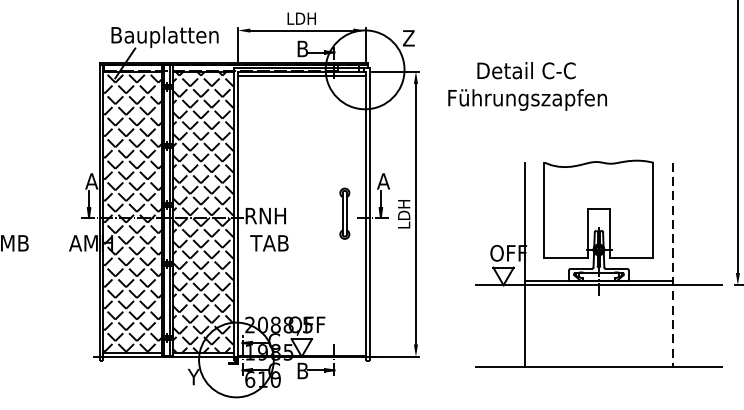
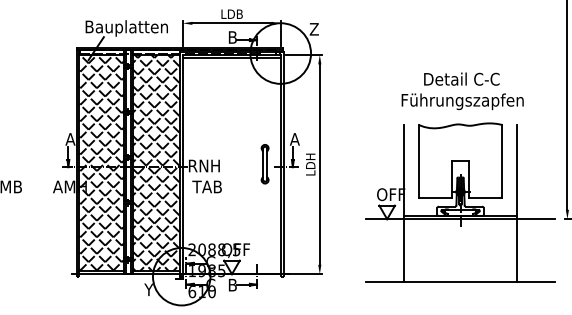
text: (301, 17) -> (231, 13), LDH -> LDB
text: (527, 86) -> (462, 91), moved
line: (672, 264) -> (517, 203), dashed -> solid

